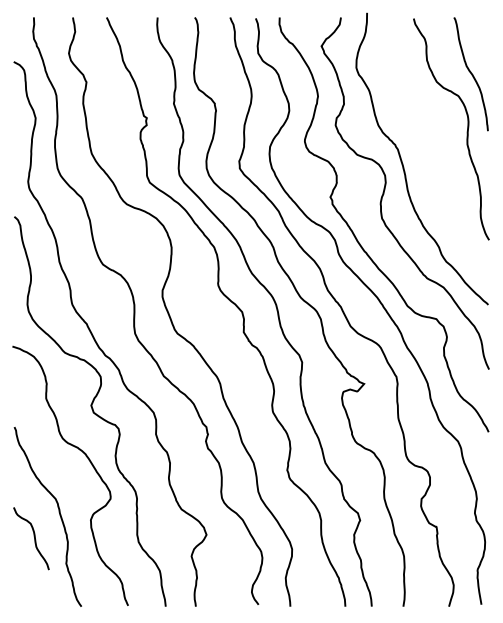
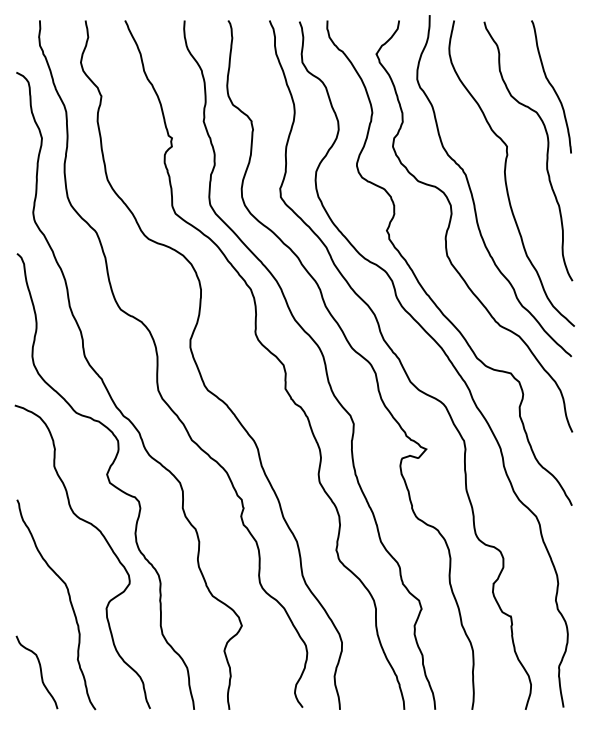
curve: (432, 148) -> (506, 173), added
curve: (33, 536) -> (39, 669), moved

